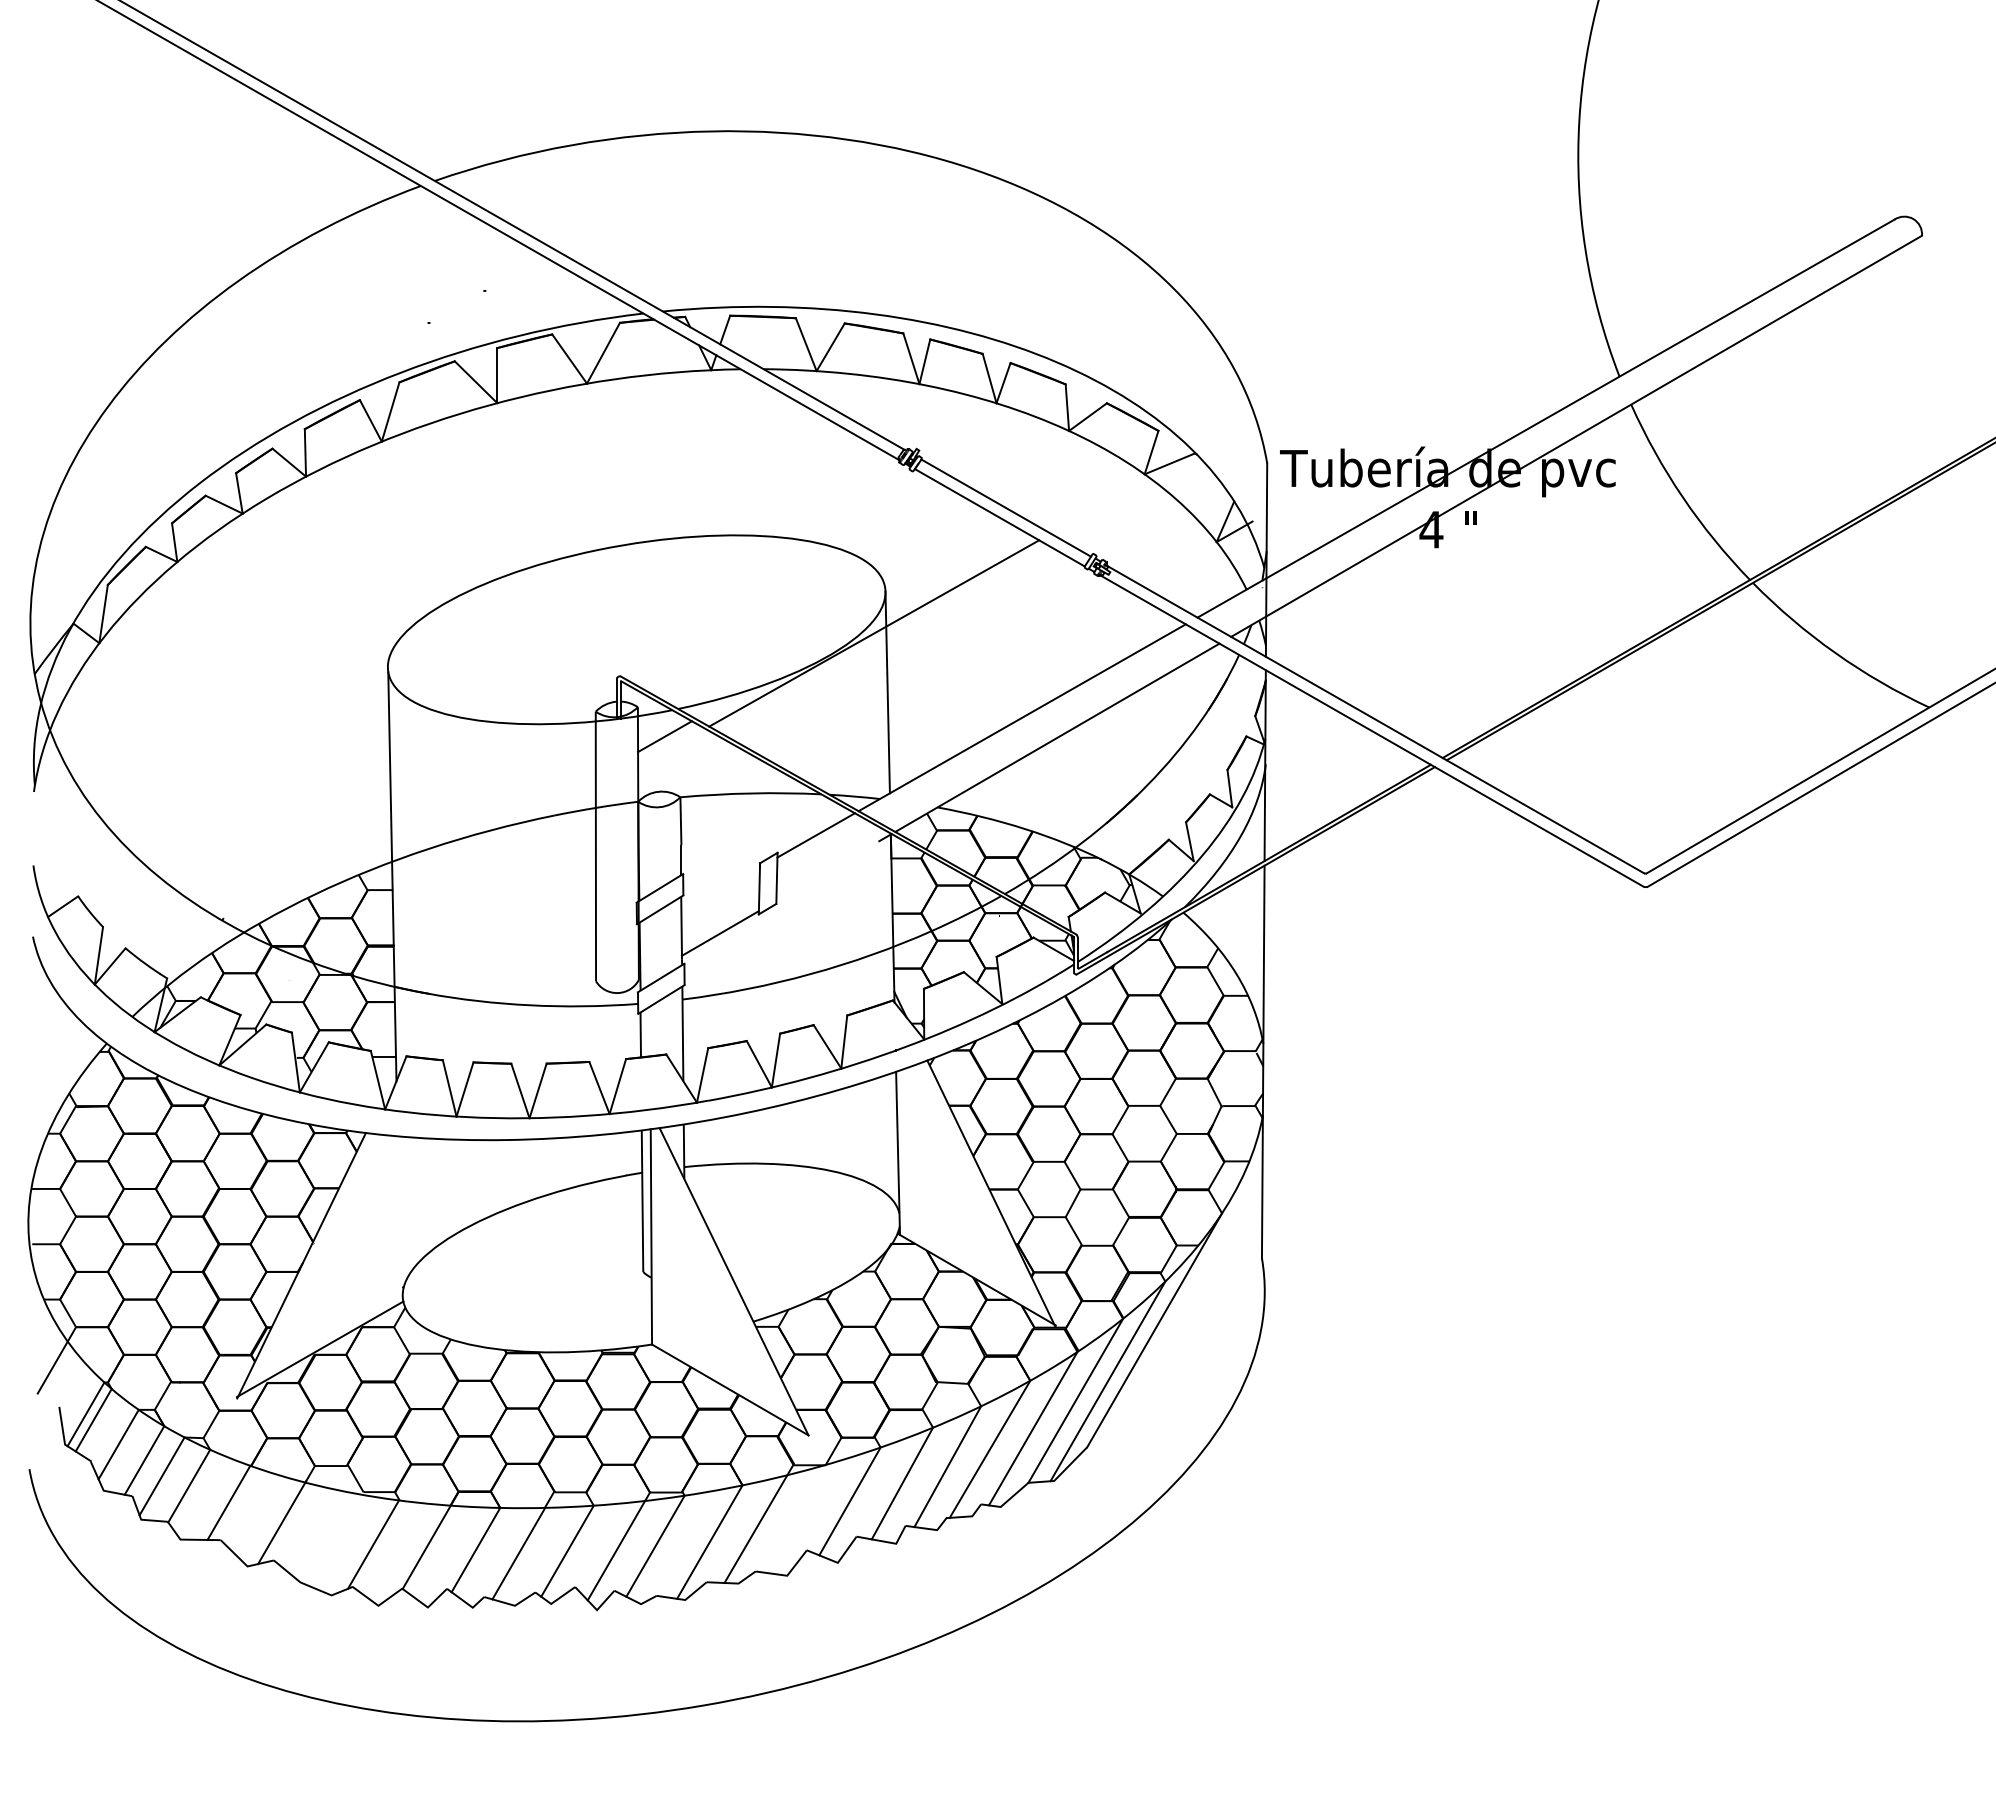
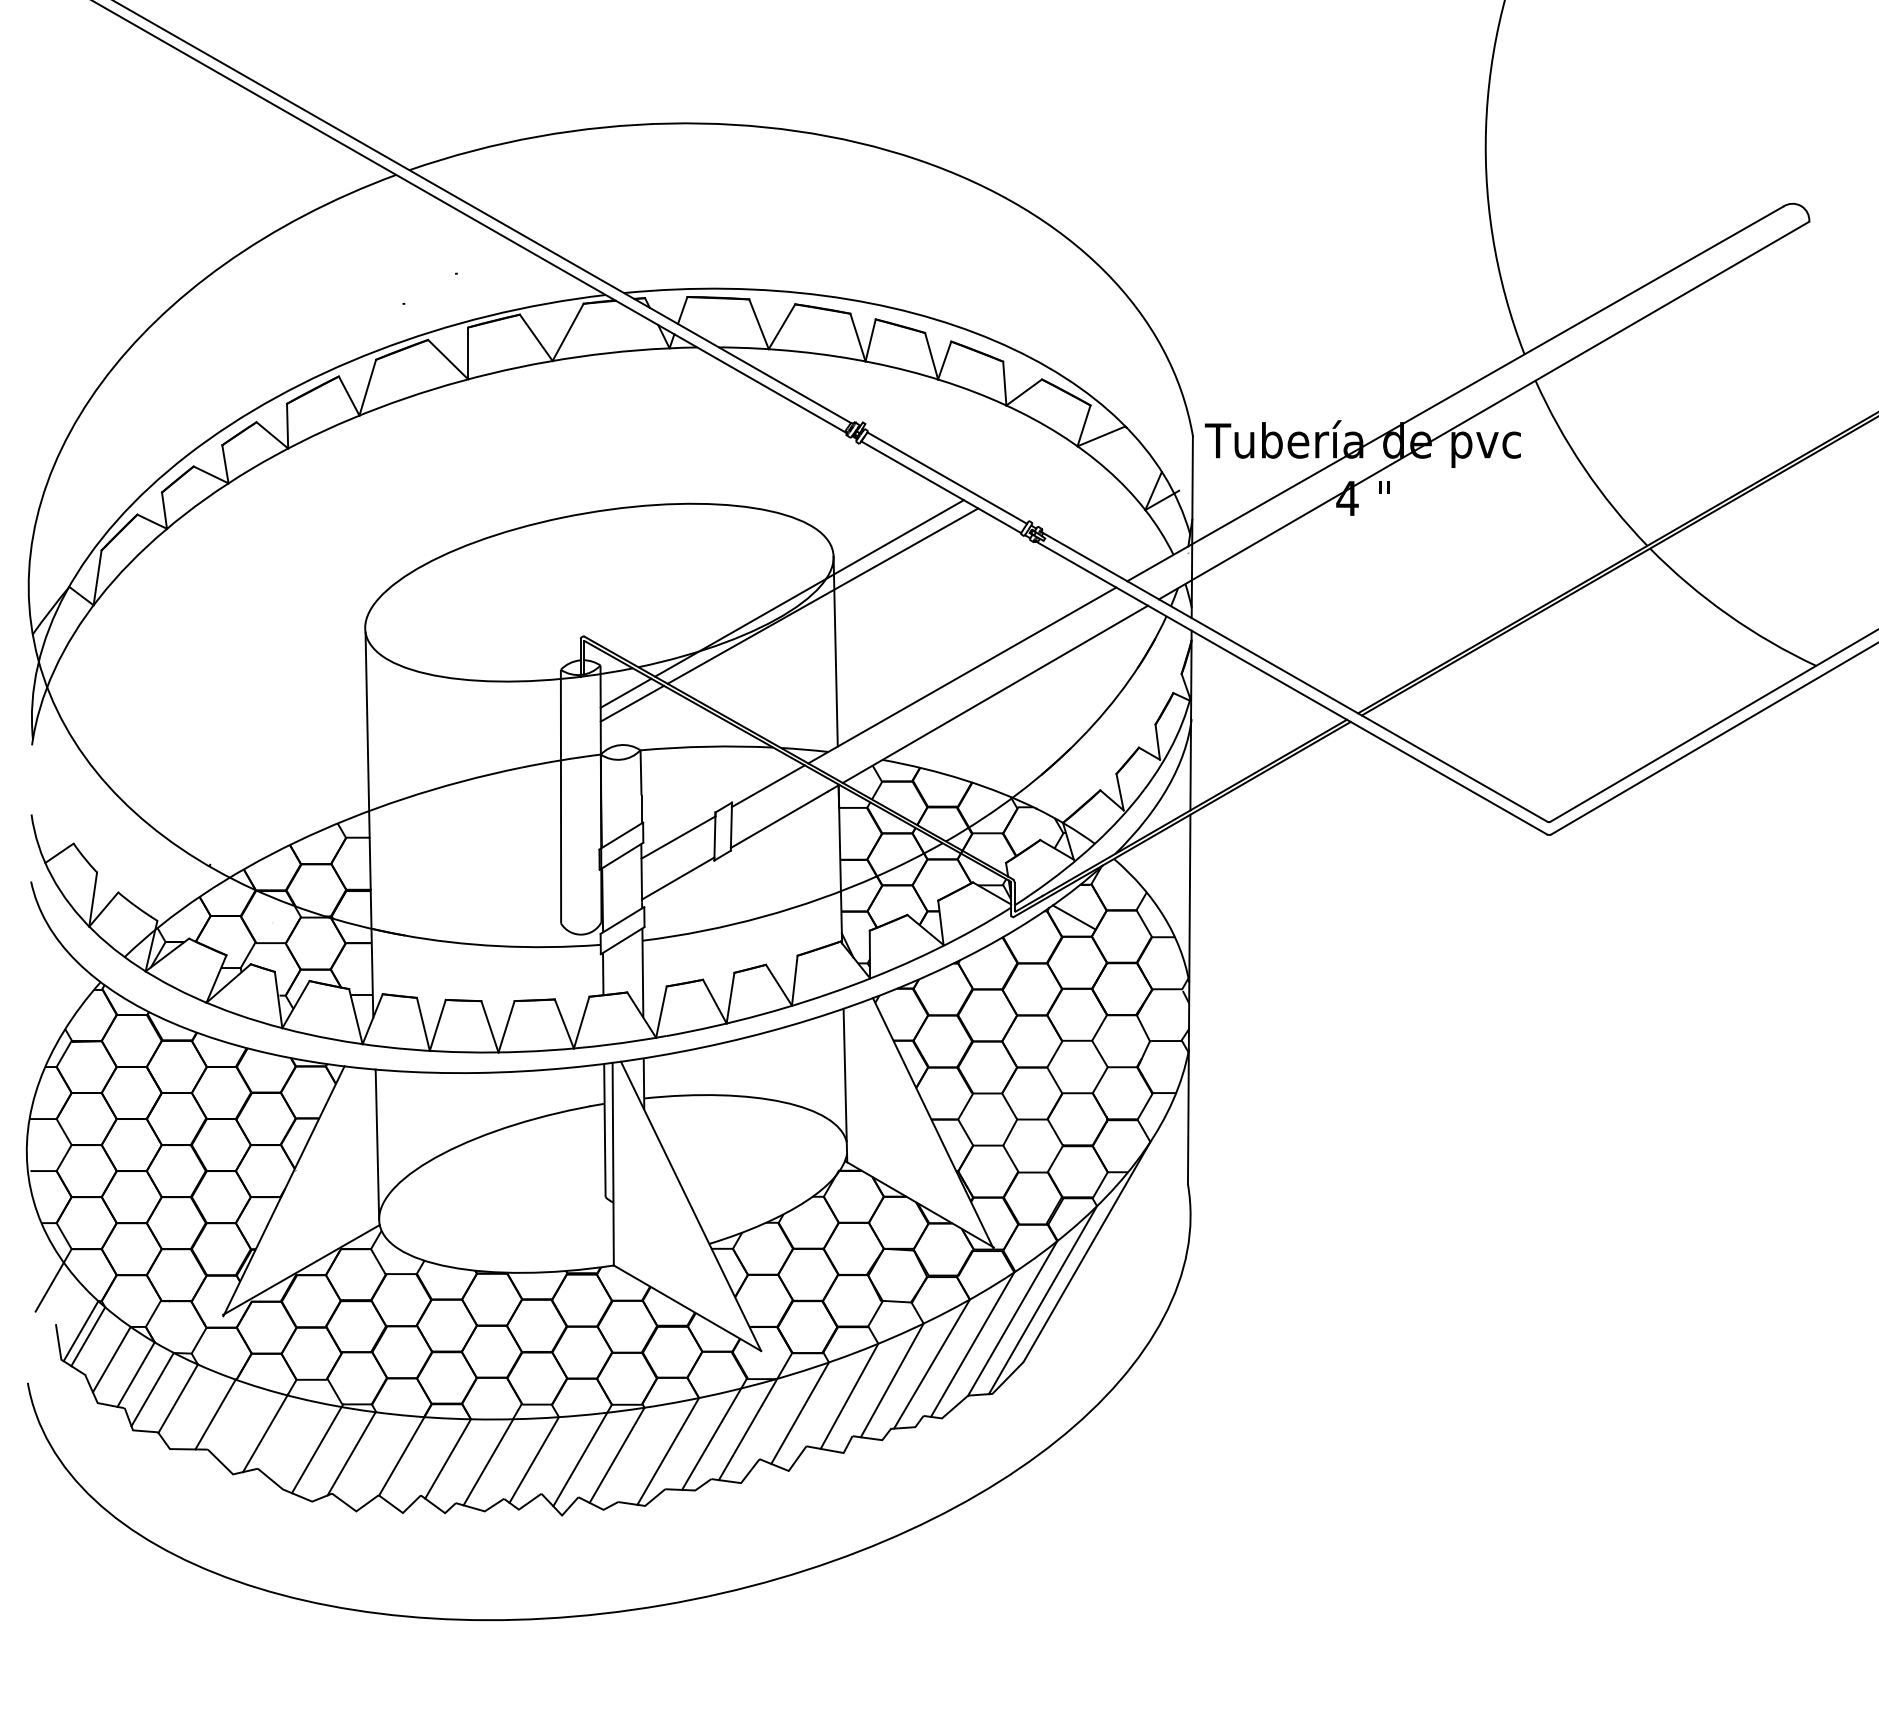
line: (859, 625) -> (809, 588), added
line: (671, 747) -> (632, 703), added
line: (827, 870) -> (779, 819), added
line: (720, 889) -> (678, 837), added
line: (1140, 974) -> (1073, 917), added
line: (400, 1215) -> (377, 1144), added
line: (793, 1519) -> (747, 1430), added
line: (337, 1539) -> (317, 1448), added

